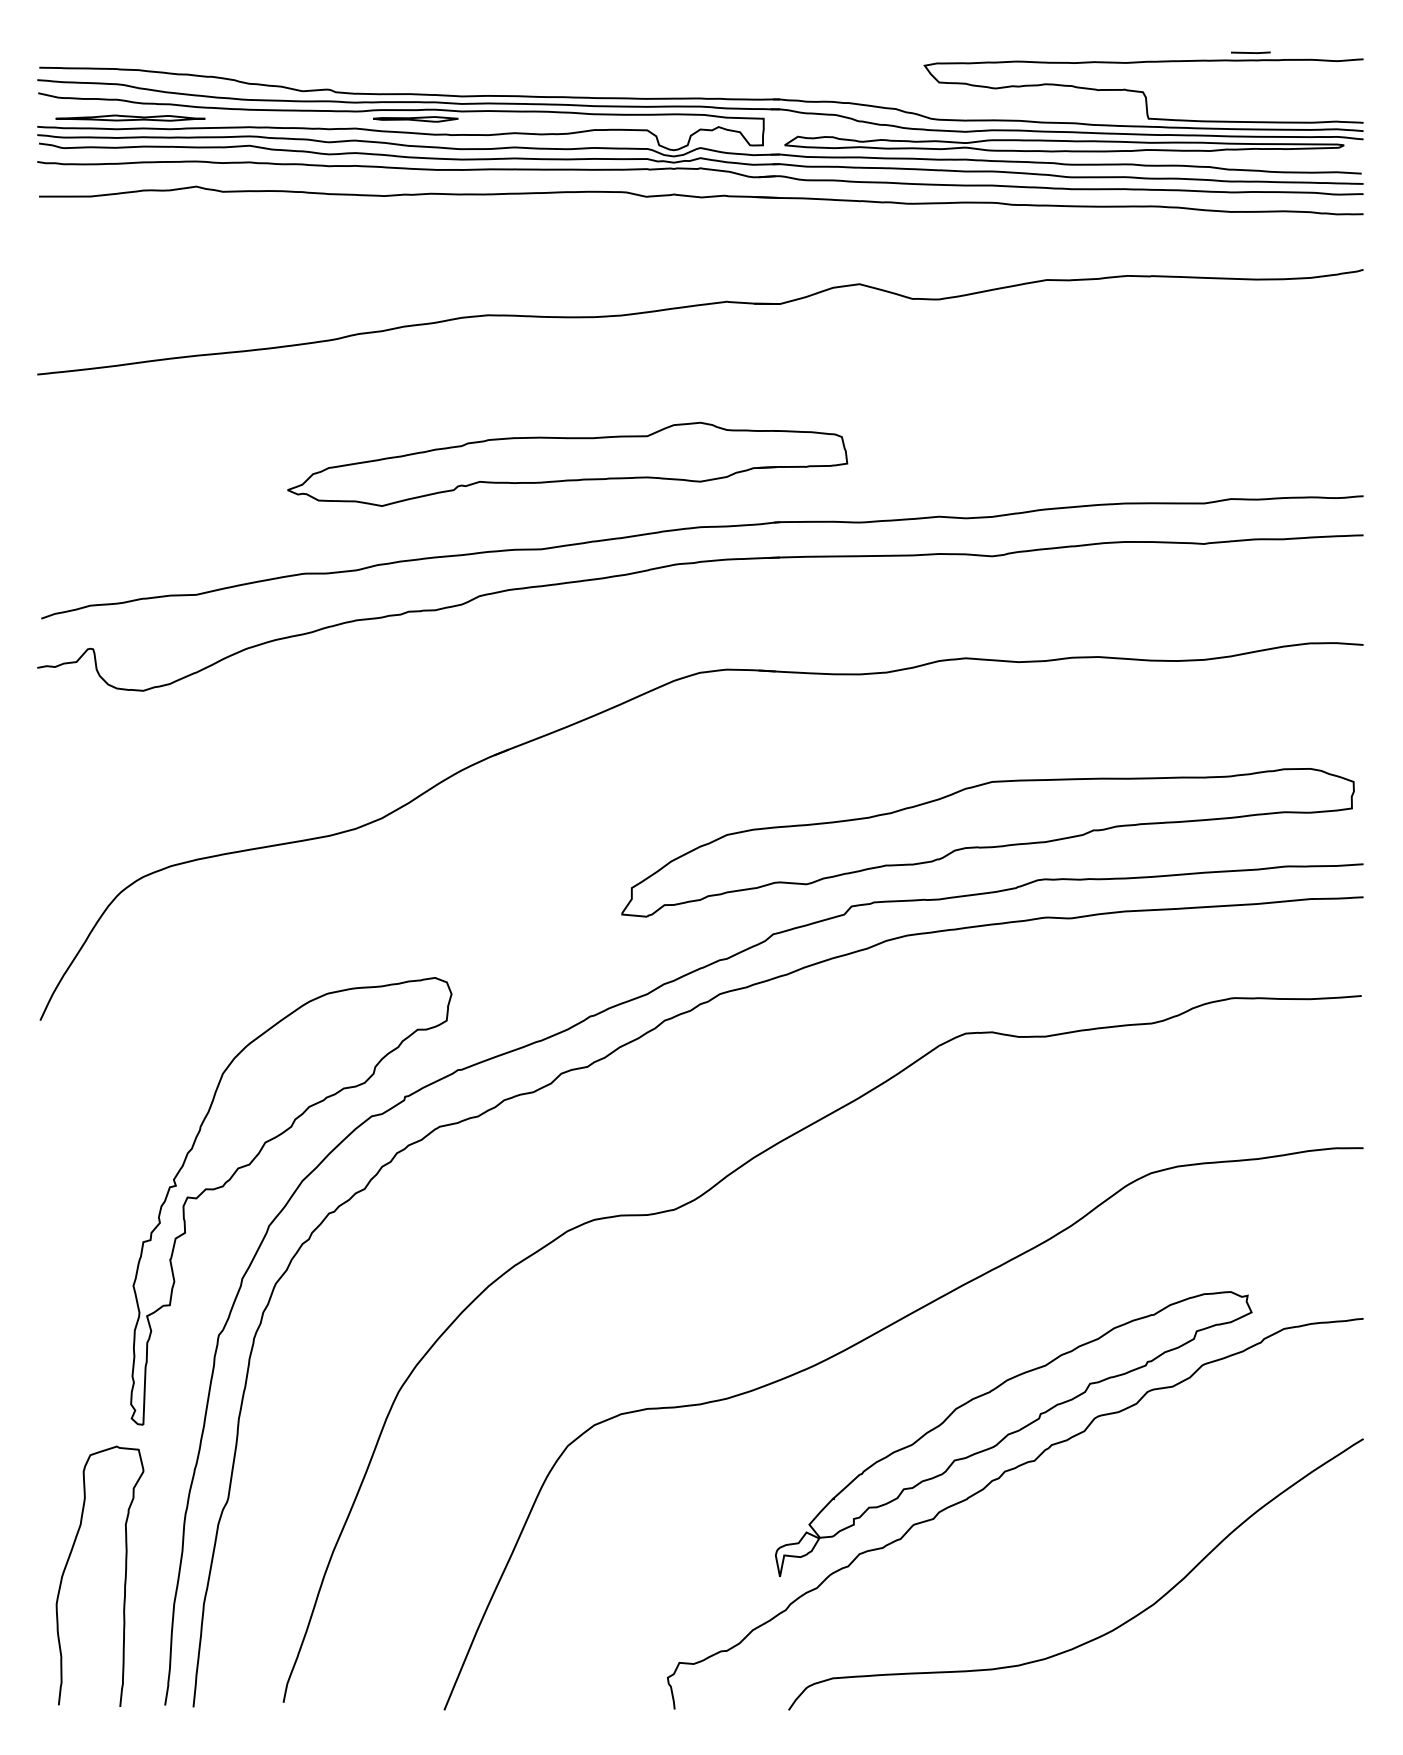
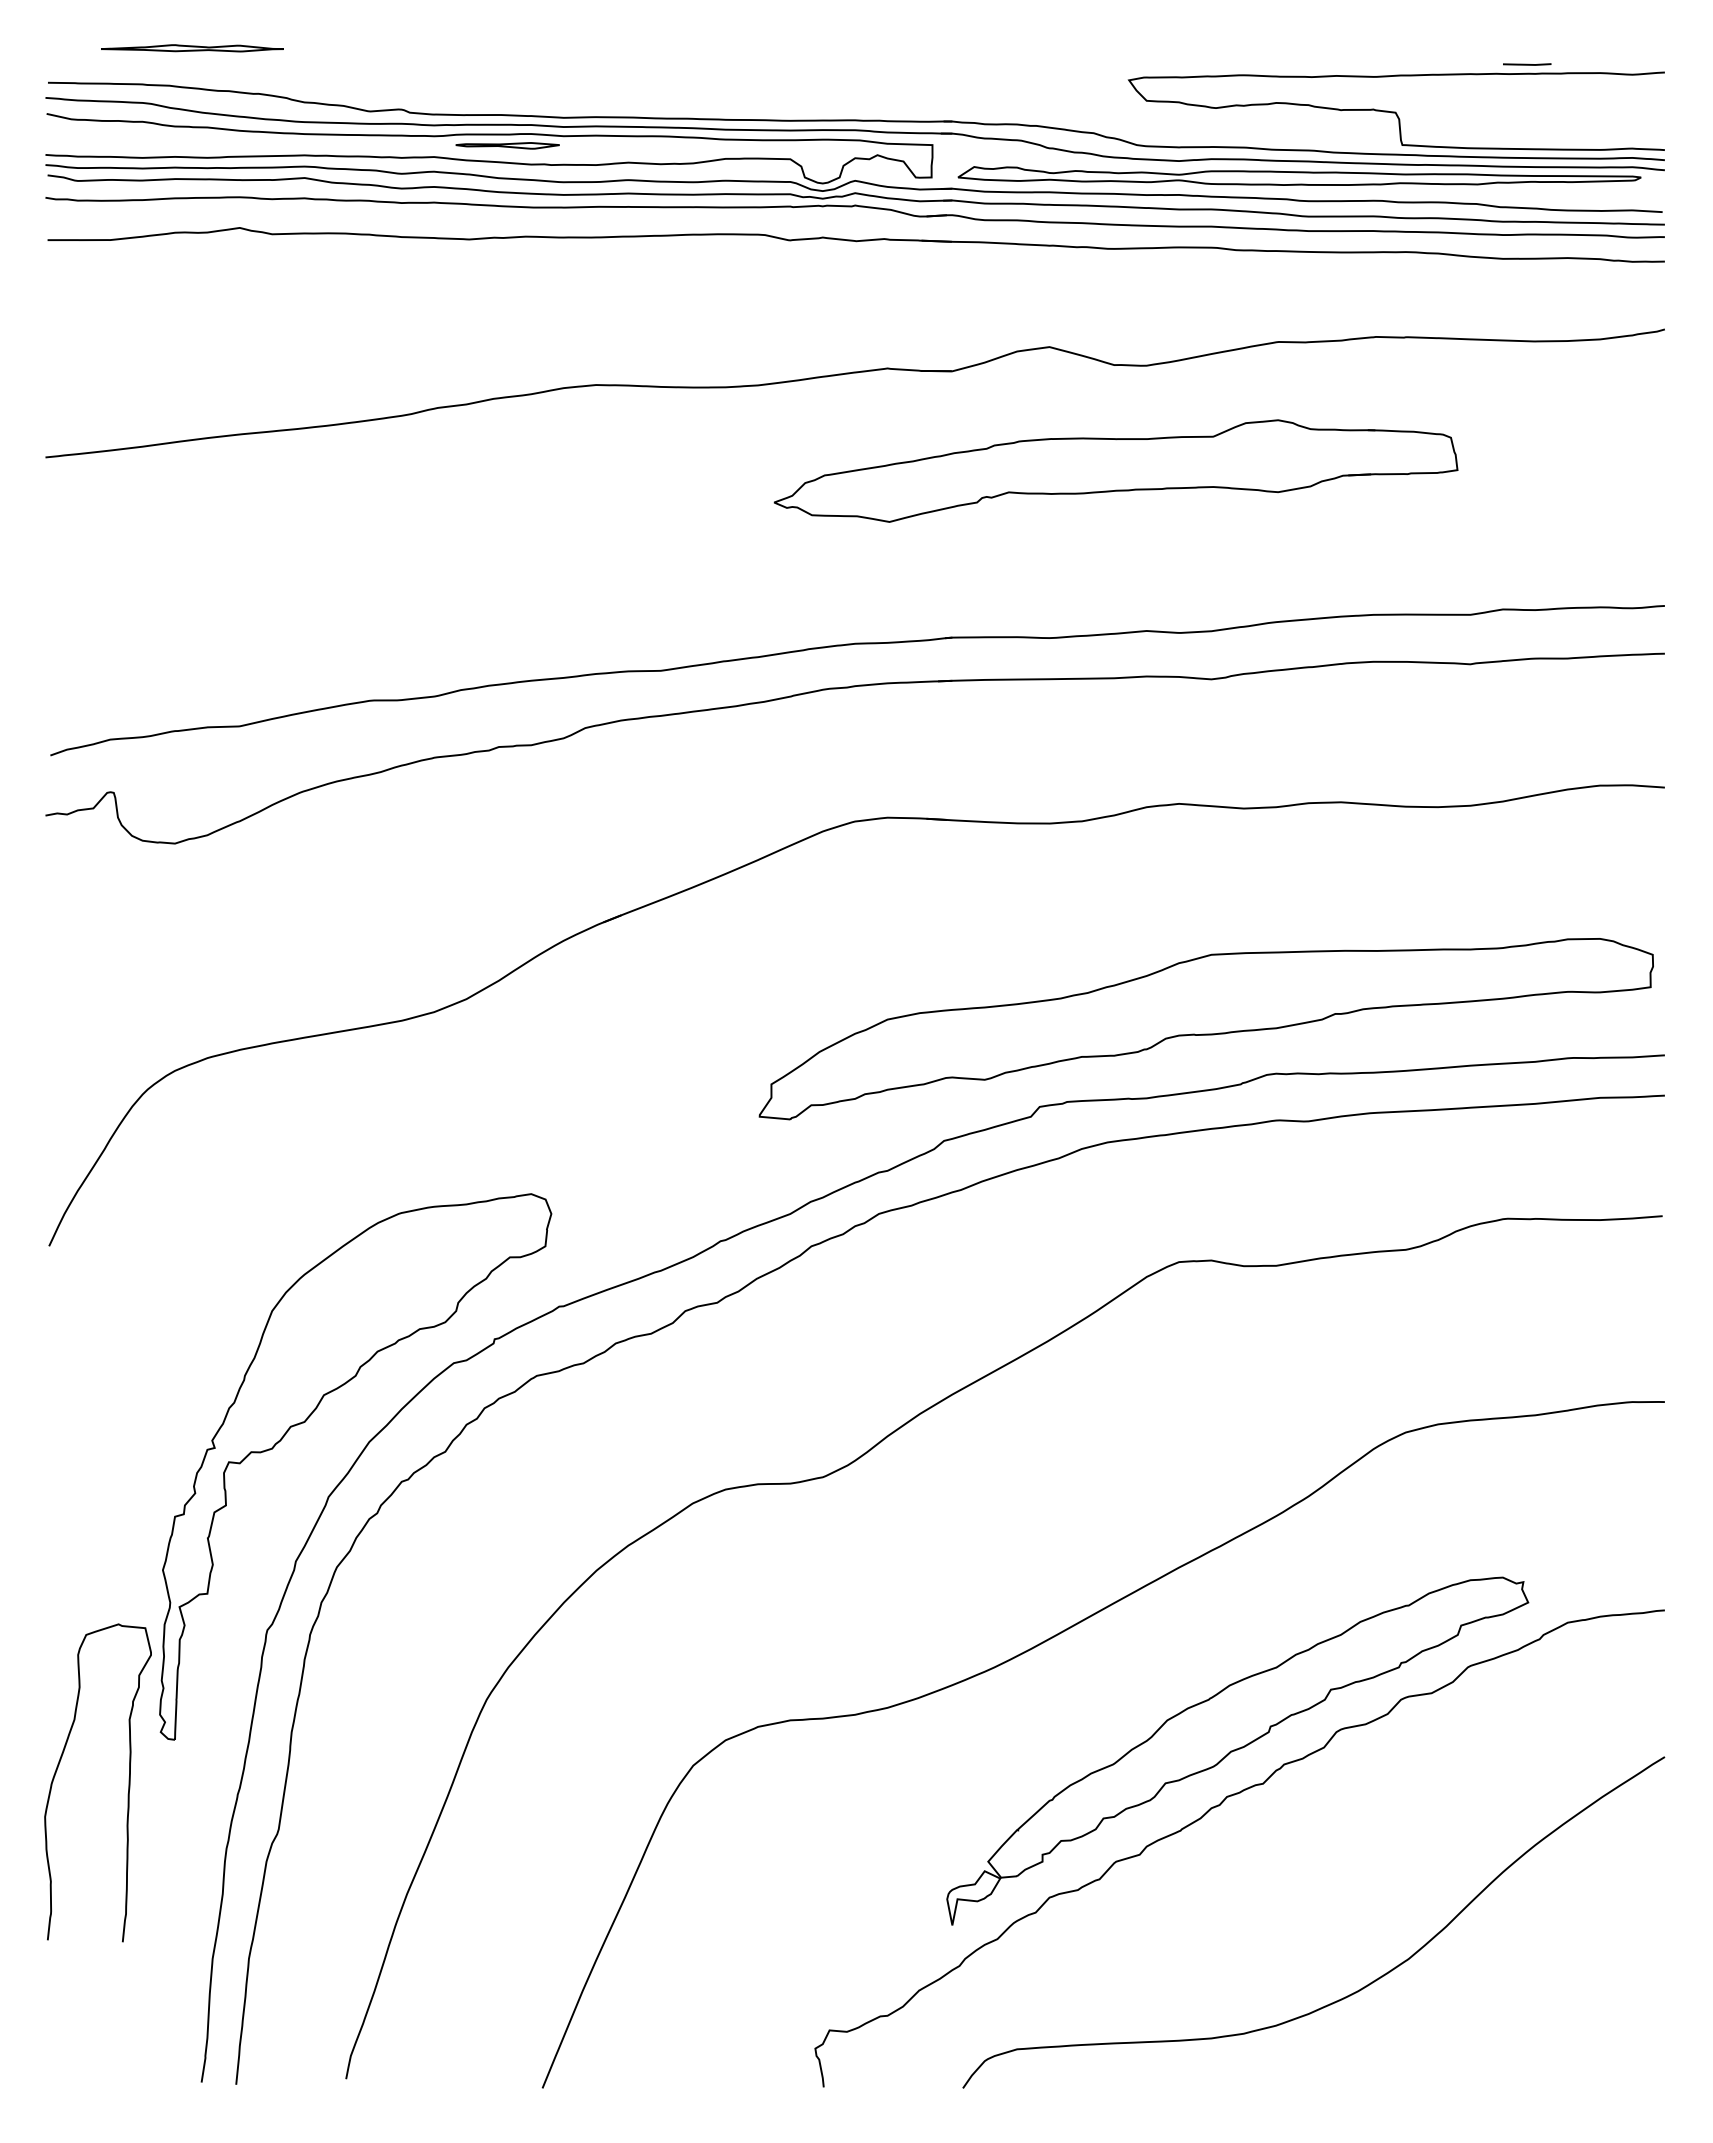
part: (130, 118) -> (192, 48), moved
part: (567, 463) -> (1115, 470), moved
curve: (124, 1576) -> (128, 1782), moved

